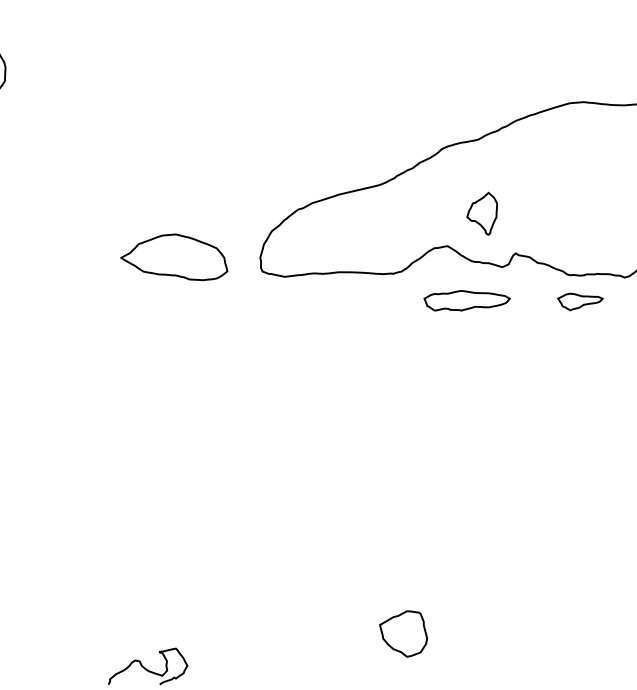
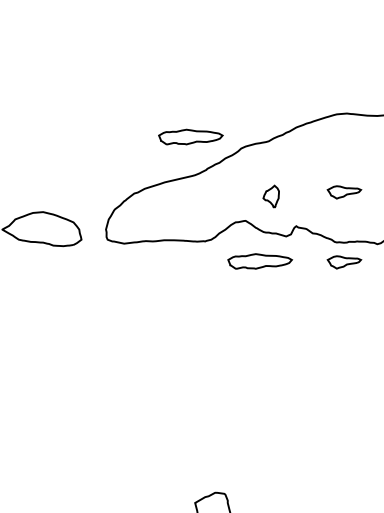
part: (374, 133) -> (191, 136), added
part: (580, 207) -> (344, 192), added
part: (481, 213) -> (270, 196), size x0.7

